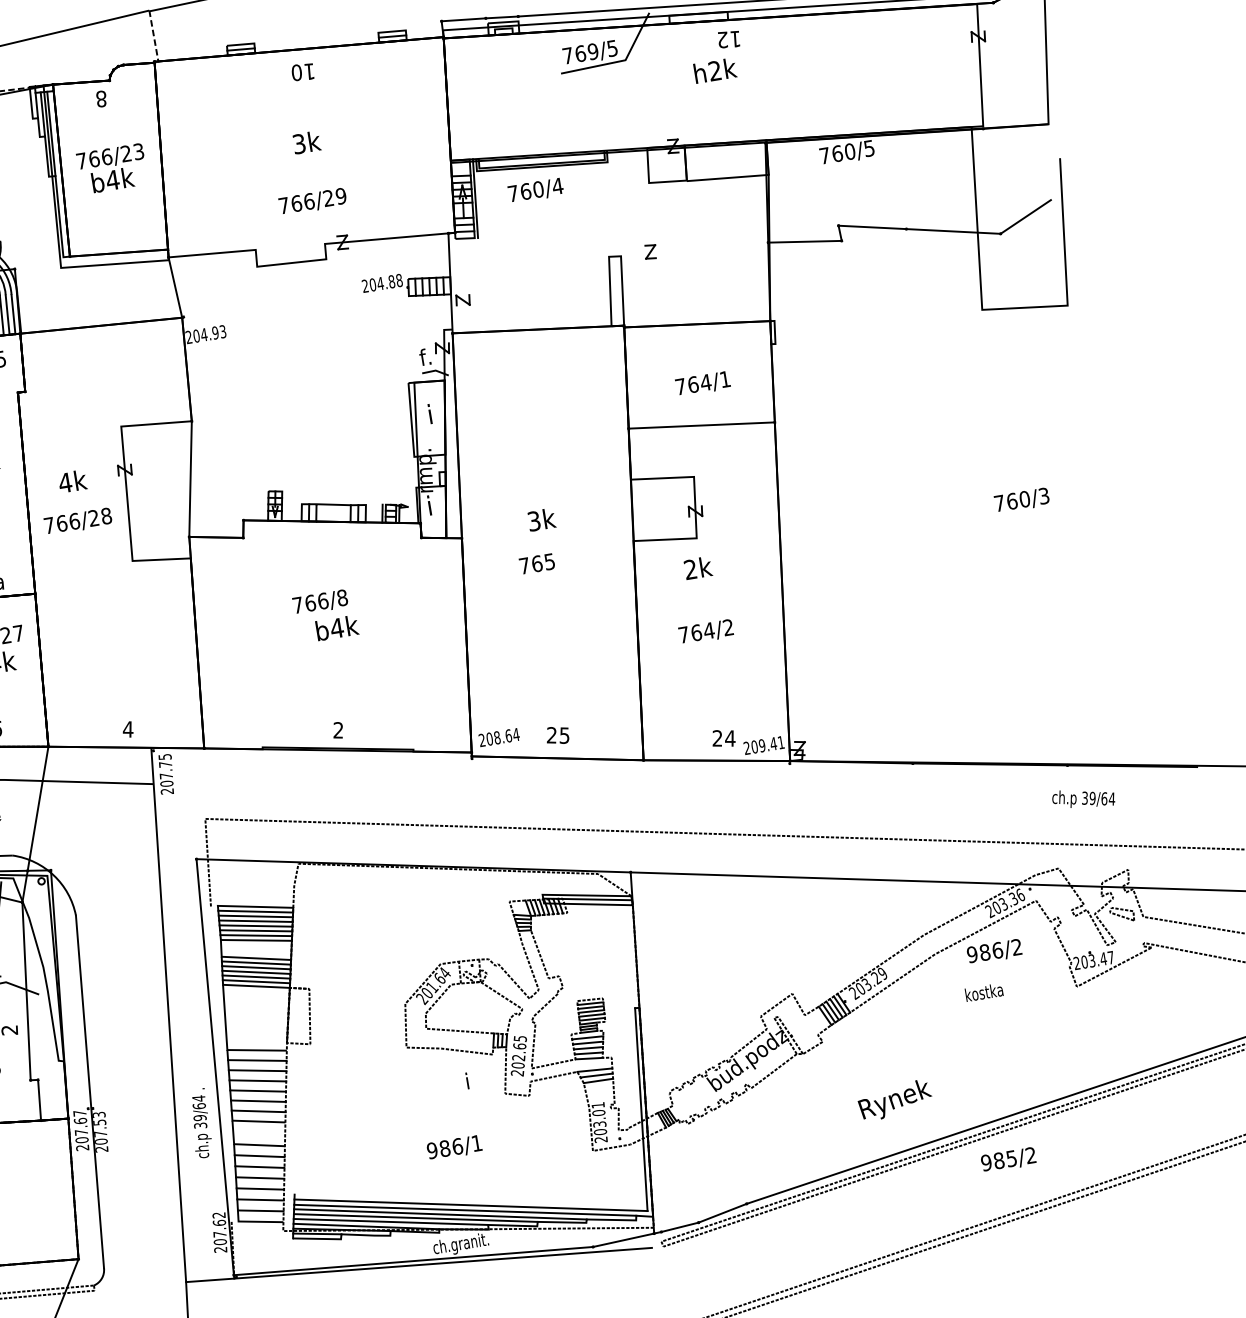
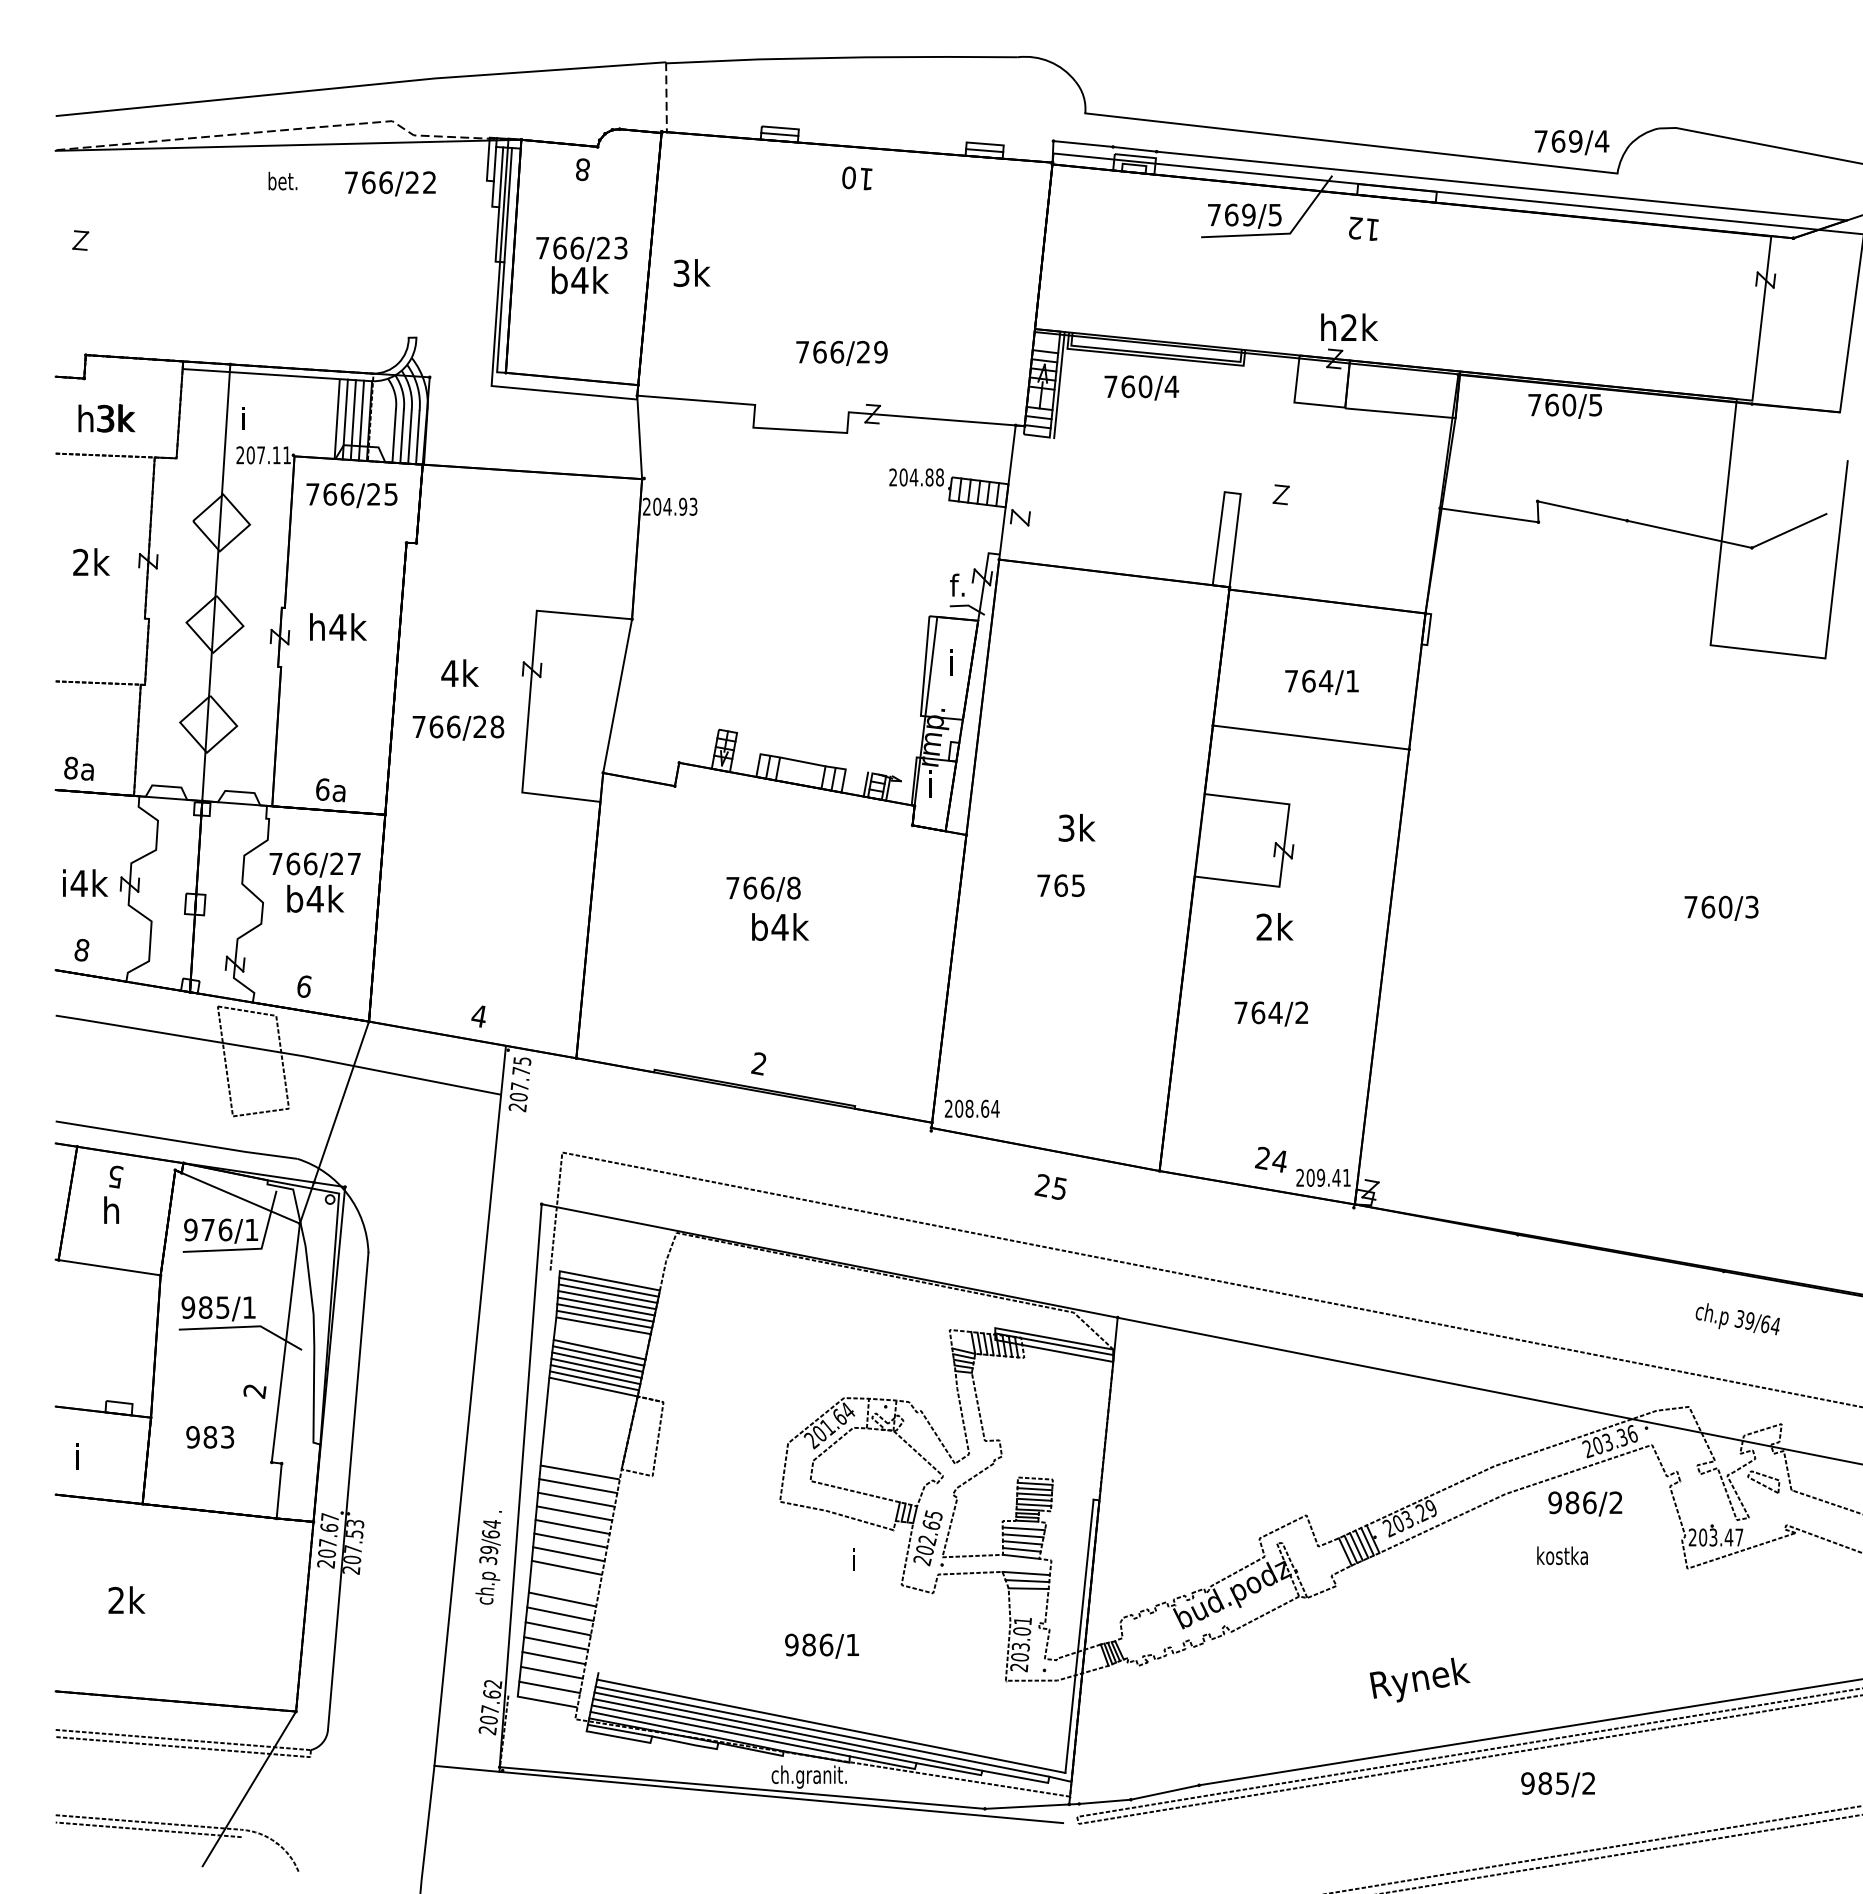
text: (728, 39) -> (1363, 228), moved
text: (715, 70) -> (1349, 326), moved
text: (306, 142) -> (691, 272), moved
text: (557, 735) -> (1050, 1186), moved

